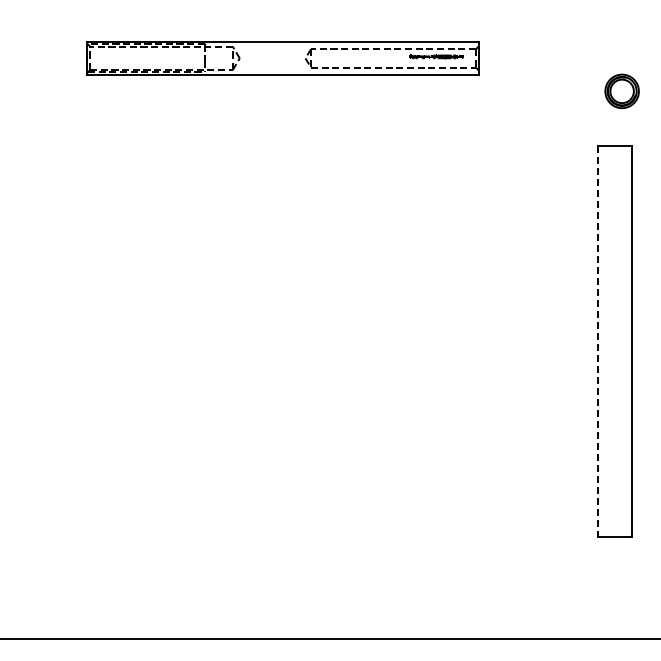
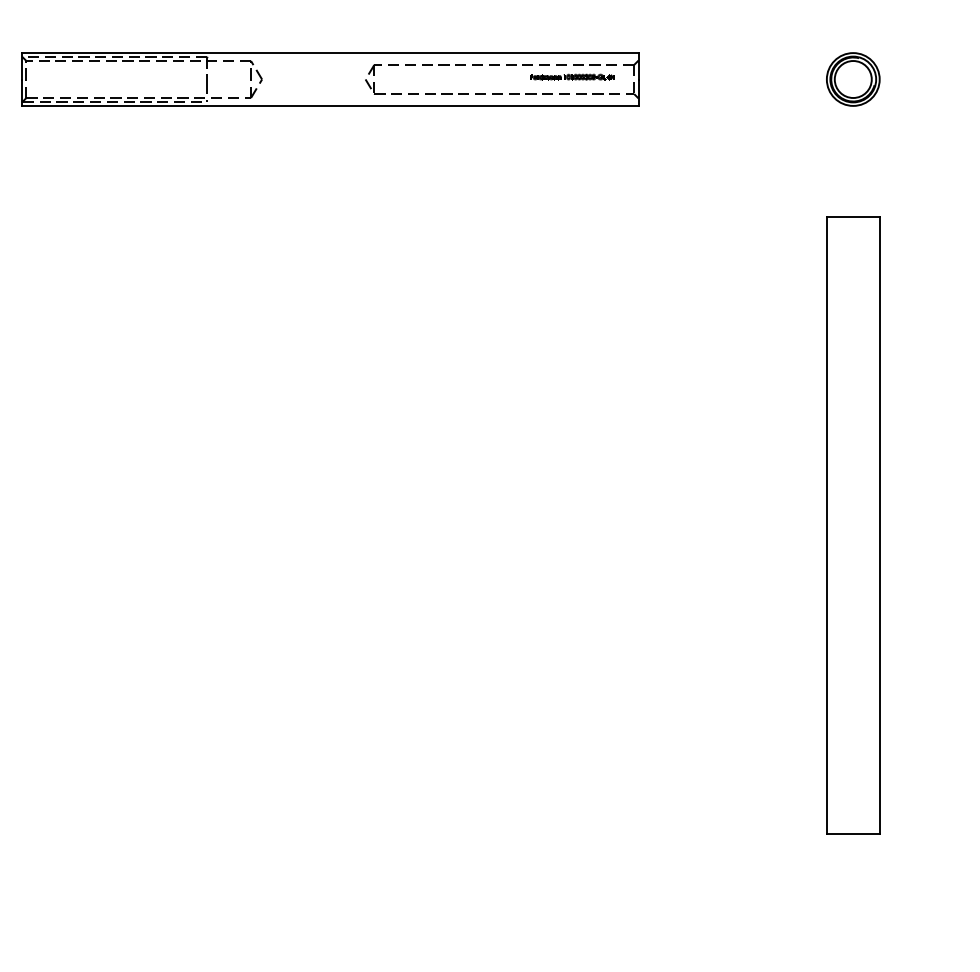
part: (621, 91) -> (852, 79), moved
line: (598, 341) -> (827, 525), dashed -> solid

